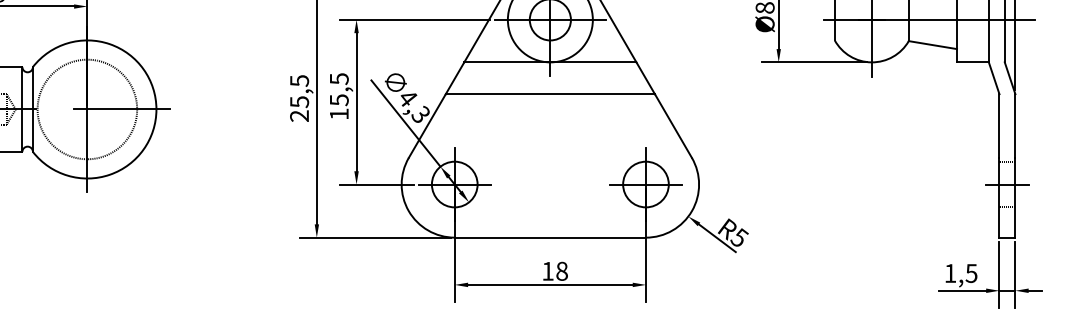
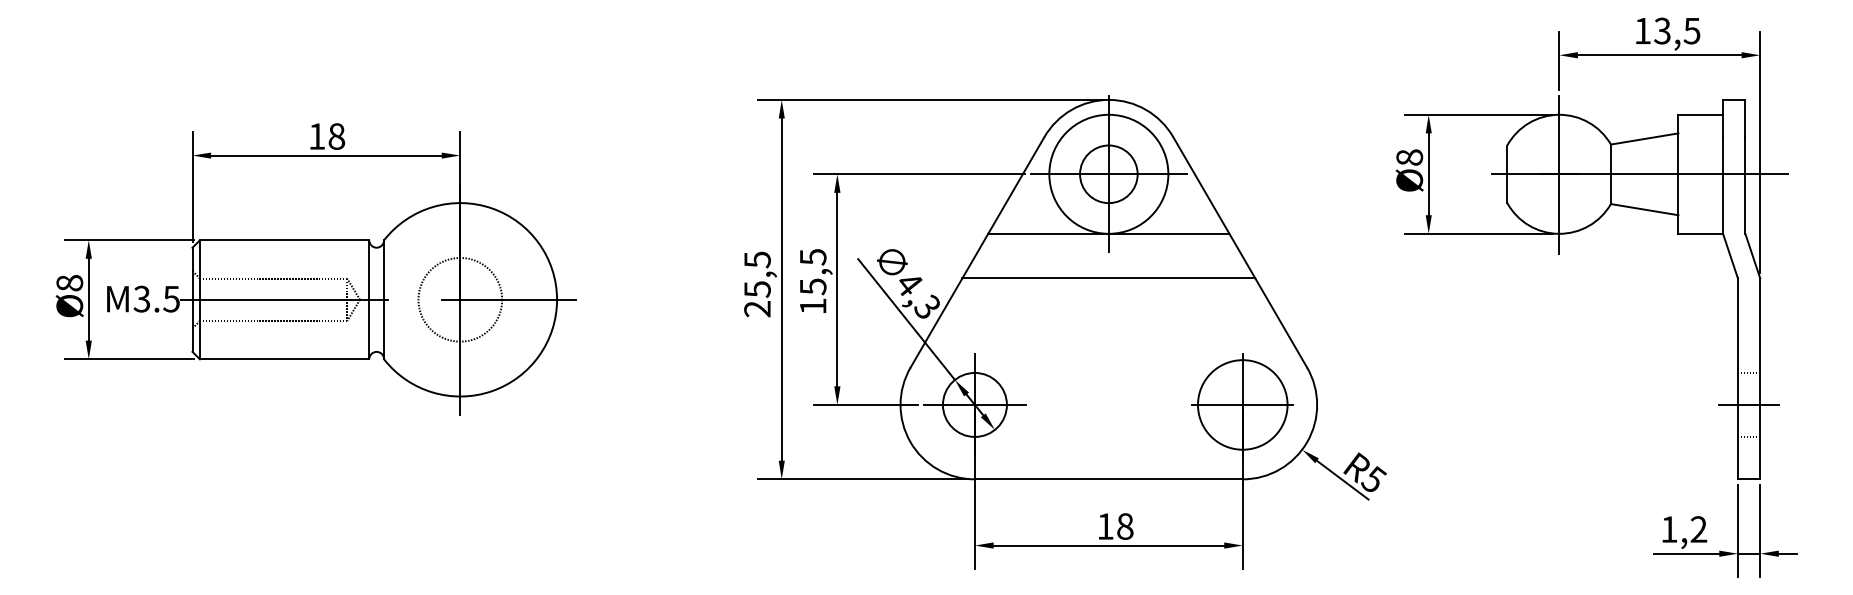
circle: (87, 109) -> (460, 299), size x0.6
circle: (645, 184) -> (1242, 404), size x1.4
text: (971, 273) -> (1698, 529), 1,5 -> 1,2

